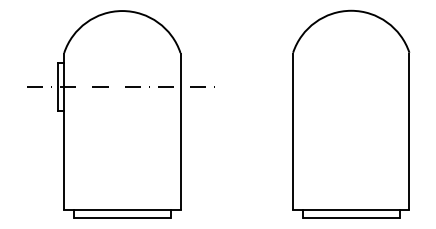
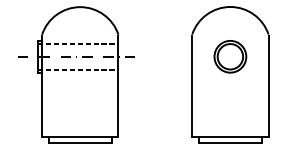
line: (118, 67) -> (77, 44), added
part: (351, 86) -> (230, 56), added
line: (118, 106) -> (77, 69), added

